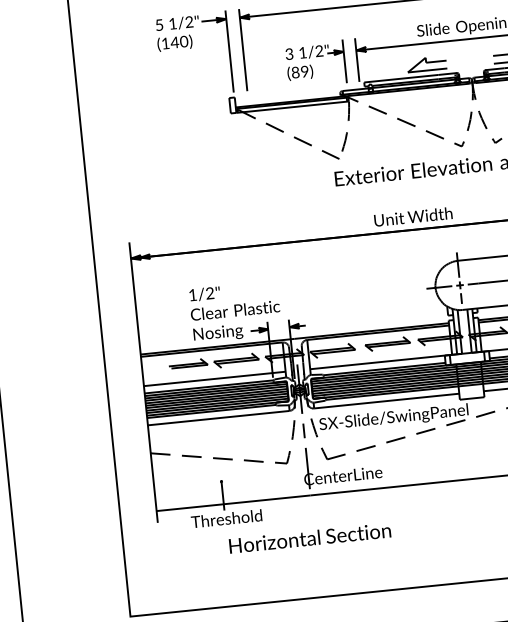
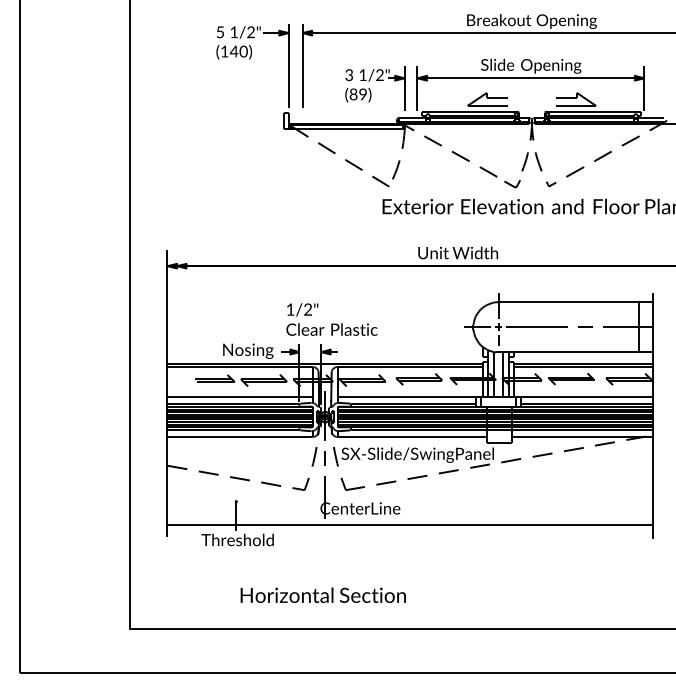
part: (459, 144) -> (512, 184), size x1.6
text: (233, 300) -> (331, 319), moved
text: (309, 537) -> (322, 594), moved

